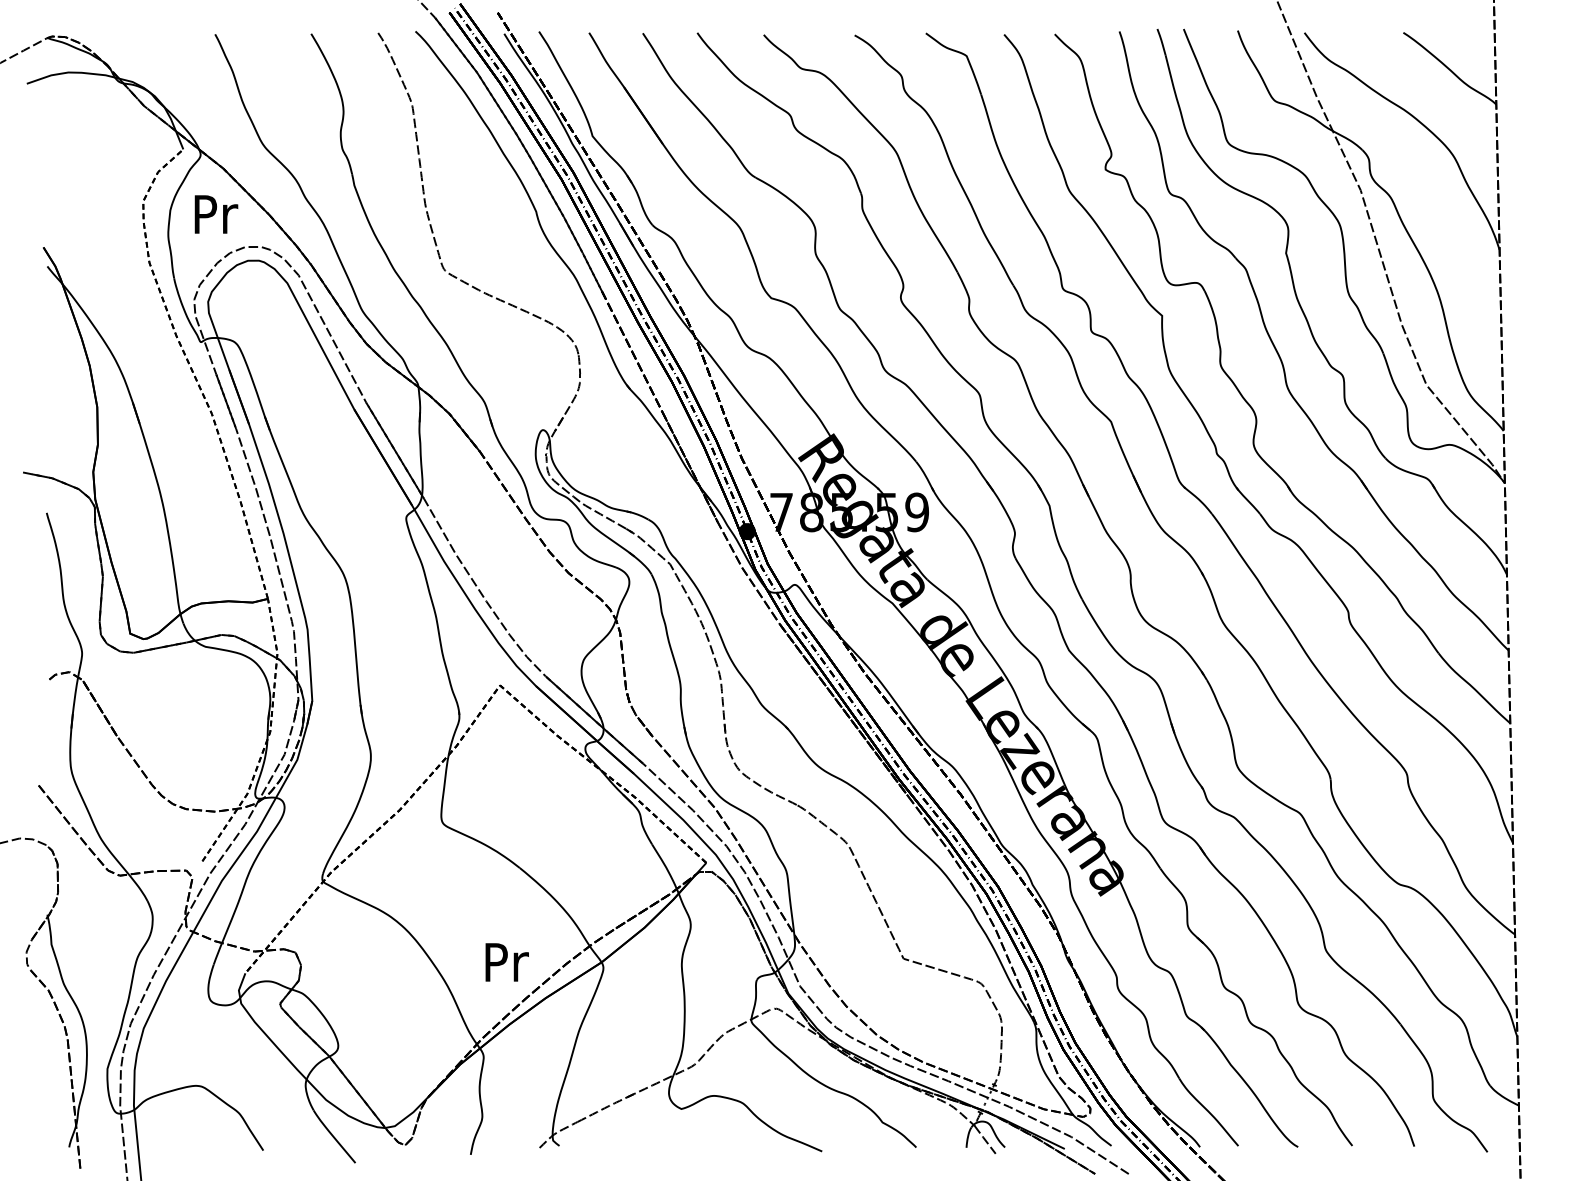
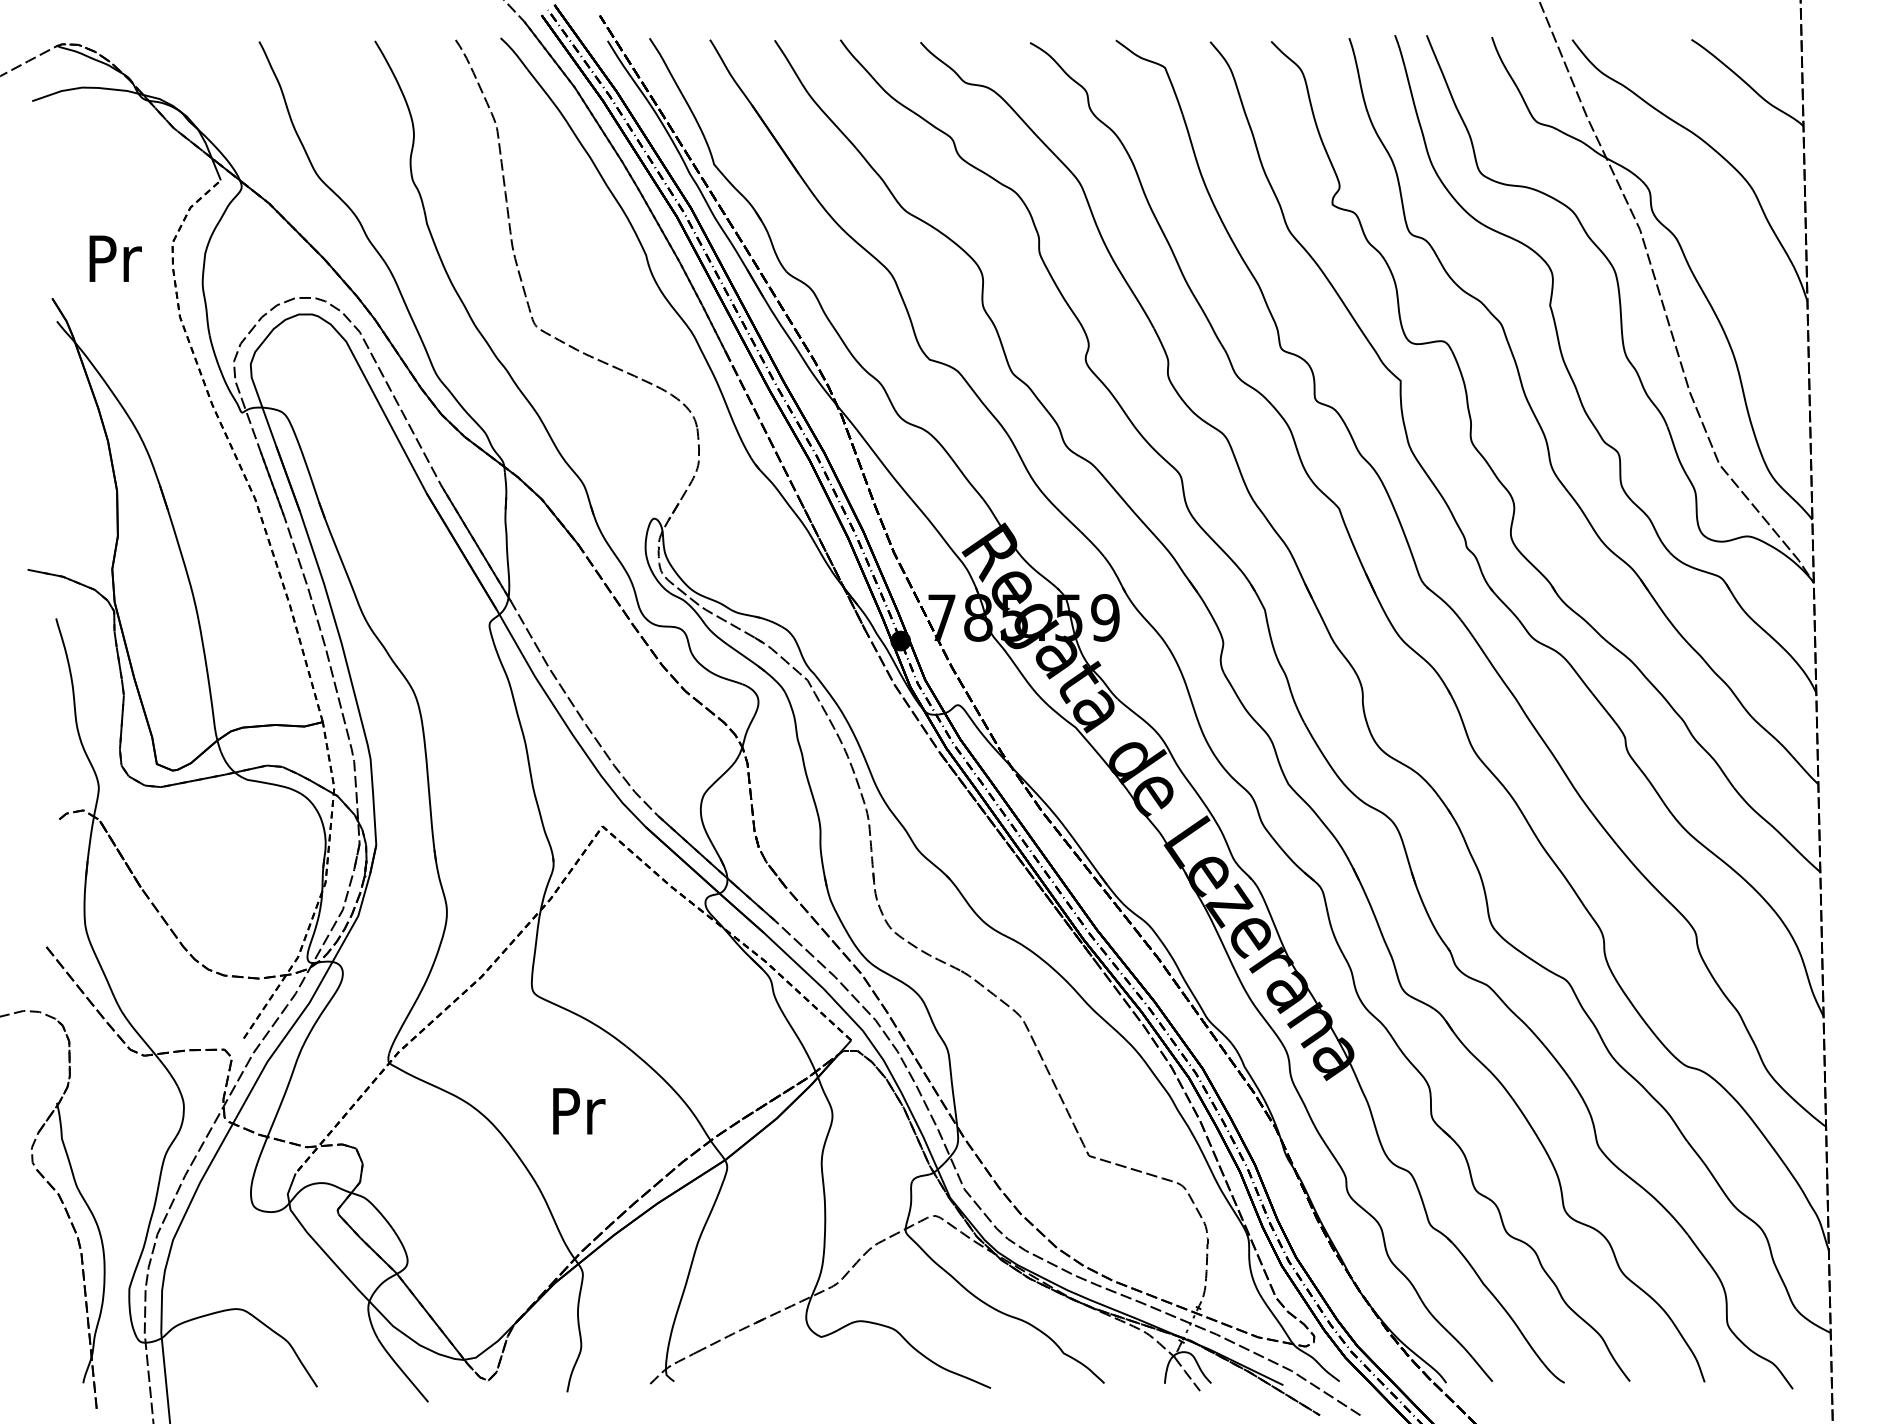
text: (216, 214) -> (115, 258), moved
text: (507, 962) -> (579, 1111), moved

